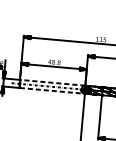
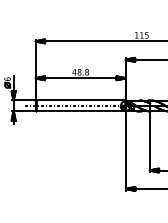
line: (53, 82) -> (81, 100), dashed -> solid
line: (52, 90) -> (81, 111), dashed -> solid

